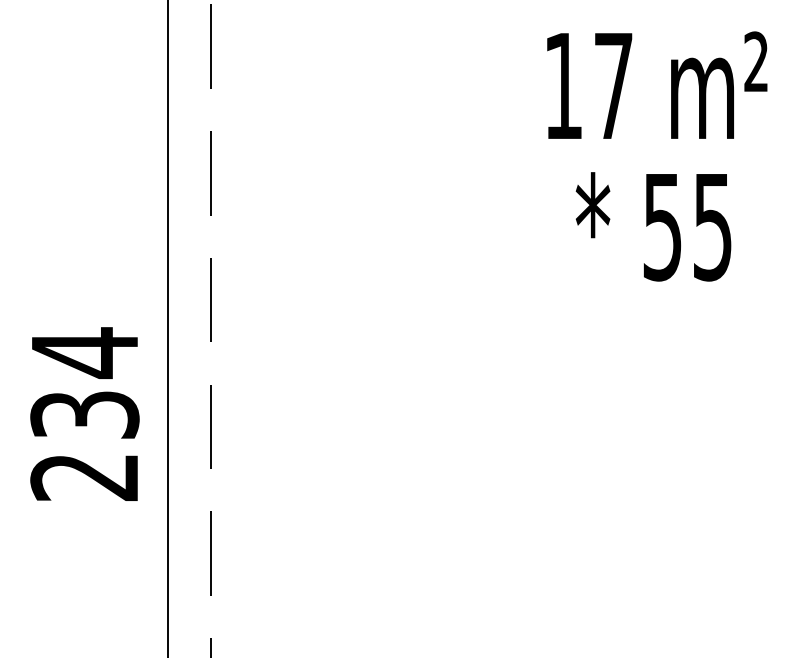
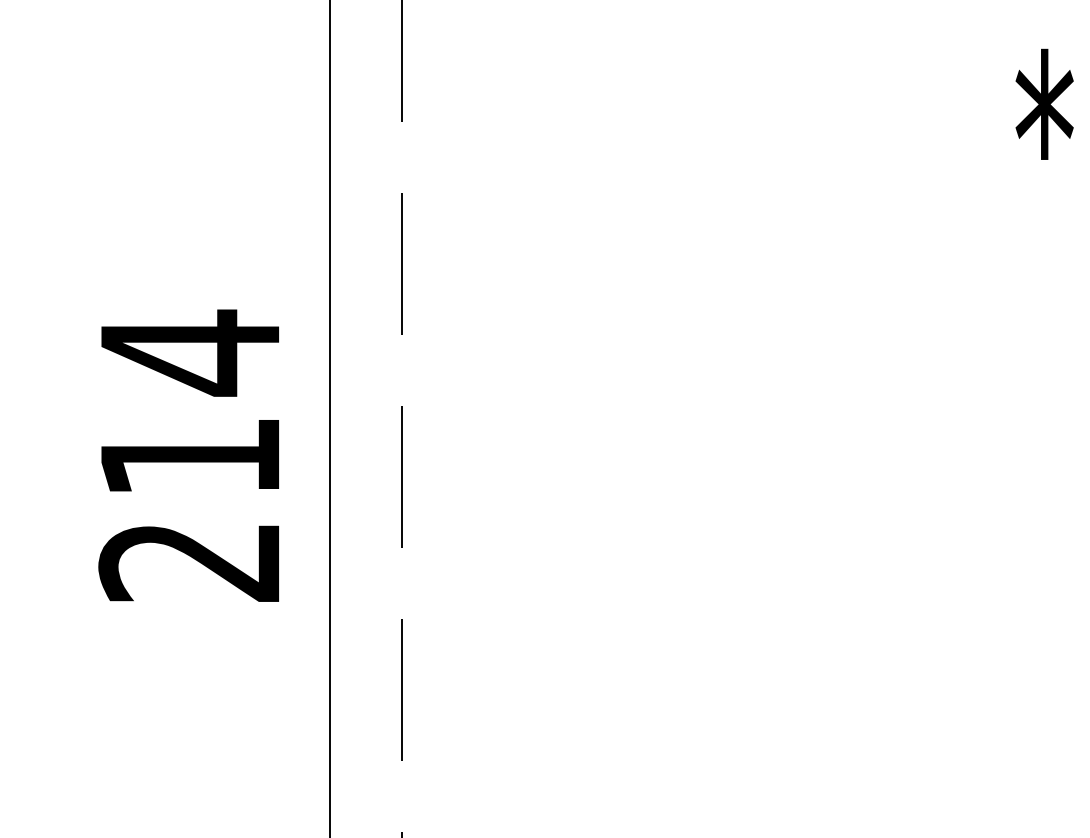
text: (84, 414) -> (189, 456), 234 -> 214

